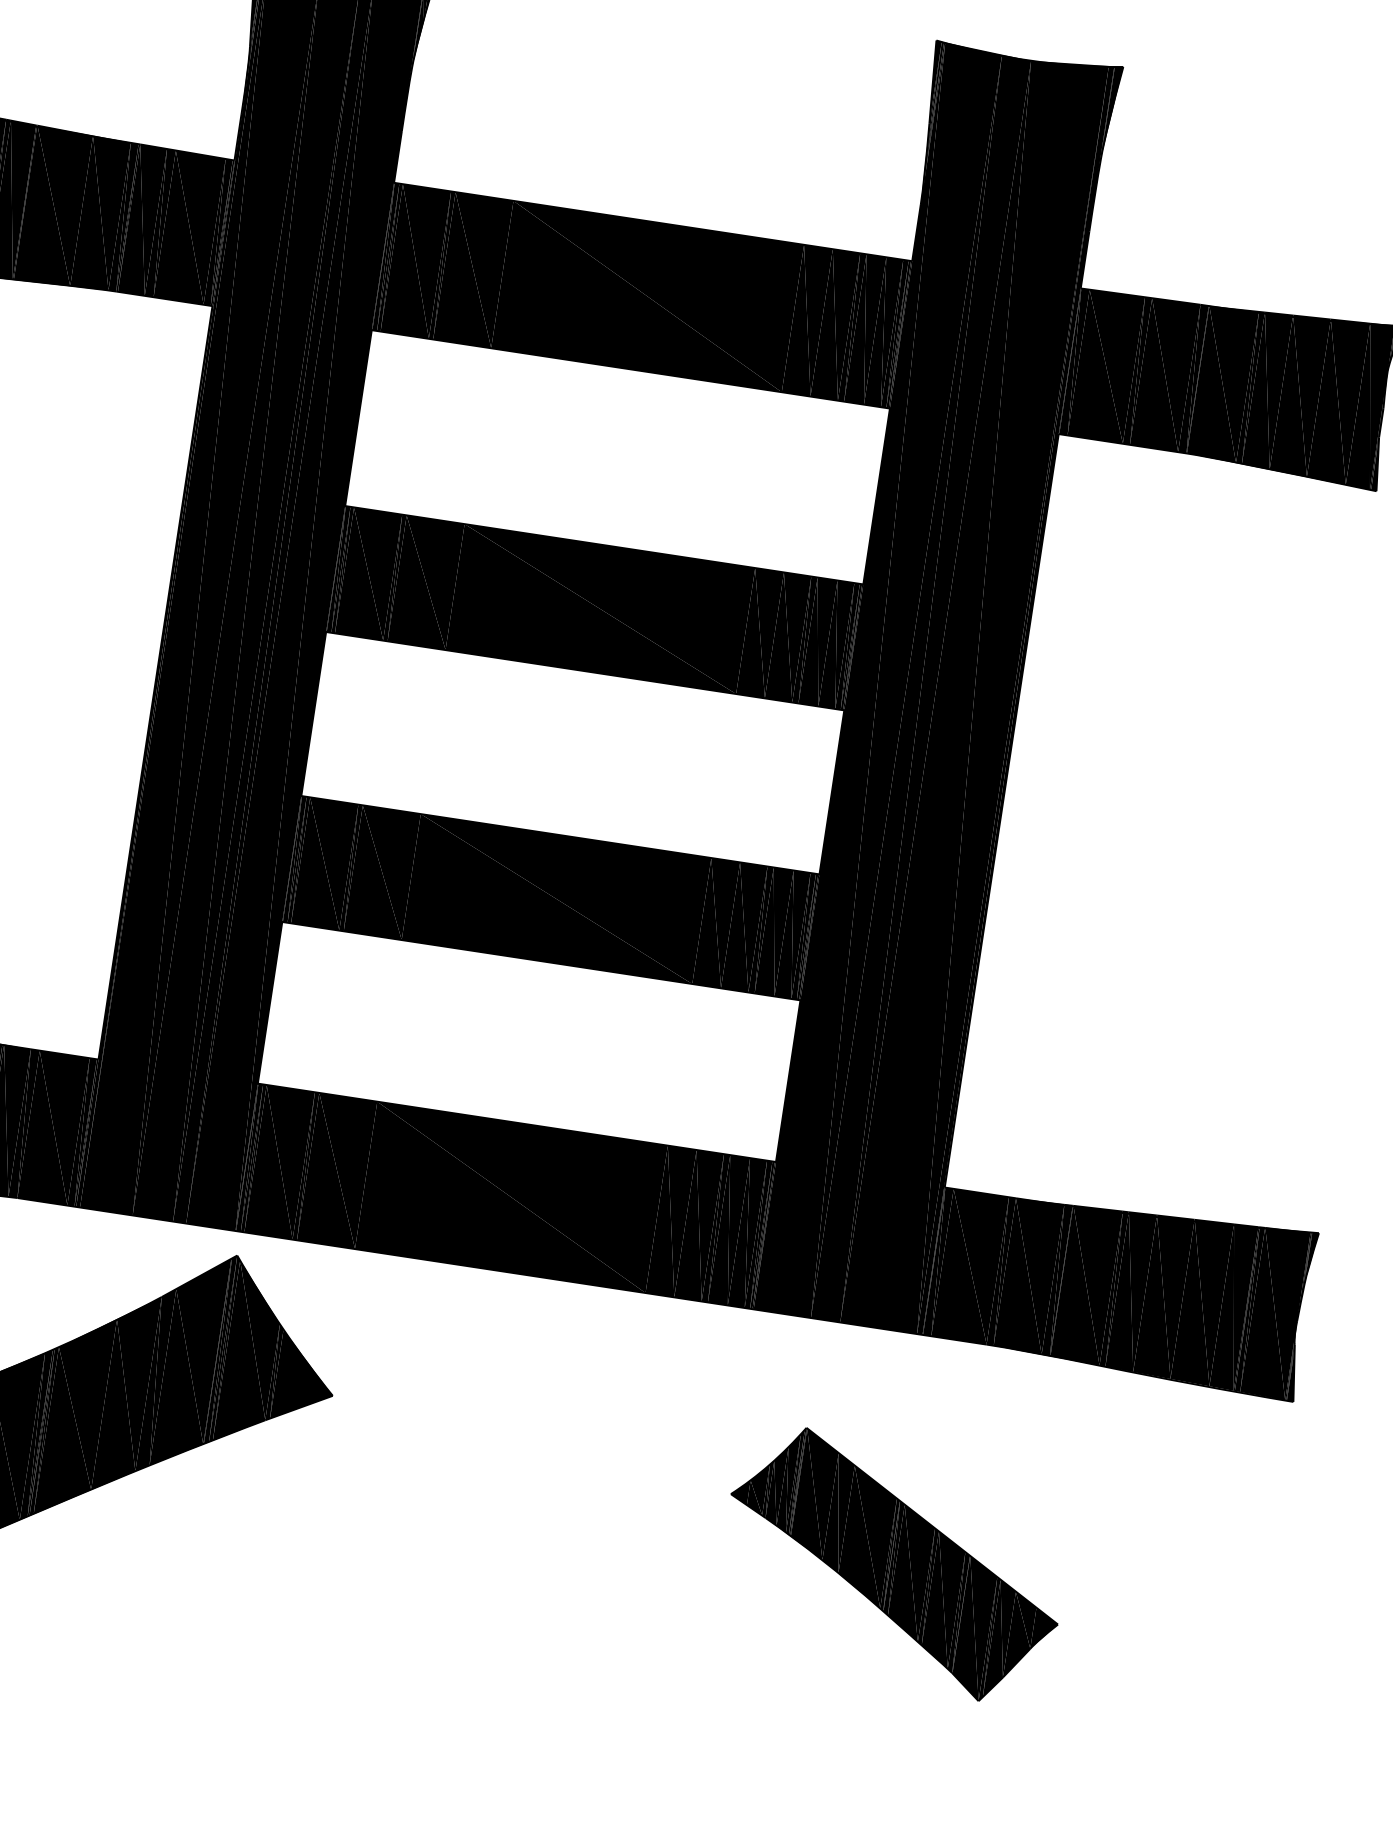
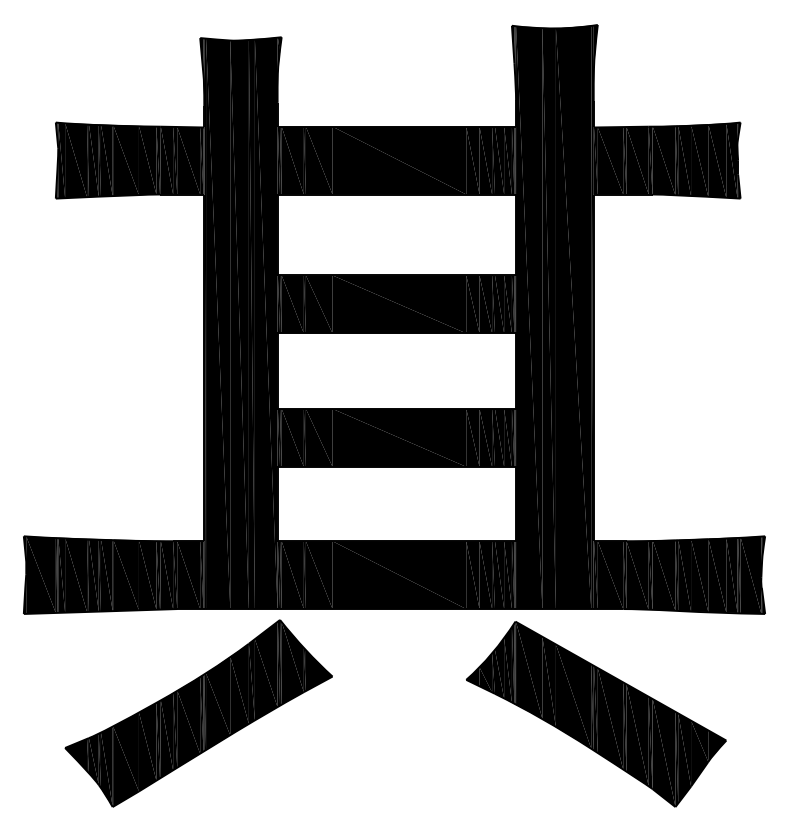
part: (893, 1564) -> (596, 714), size x1.67

